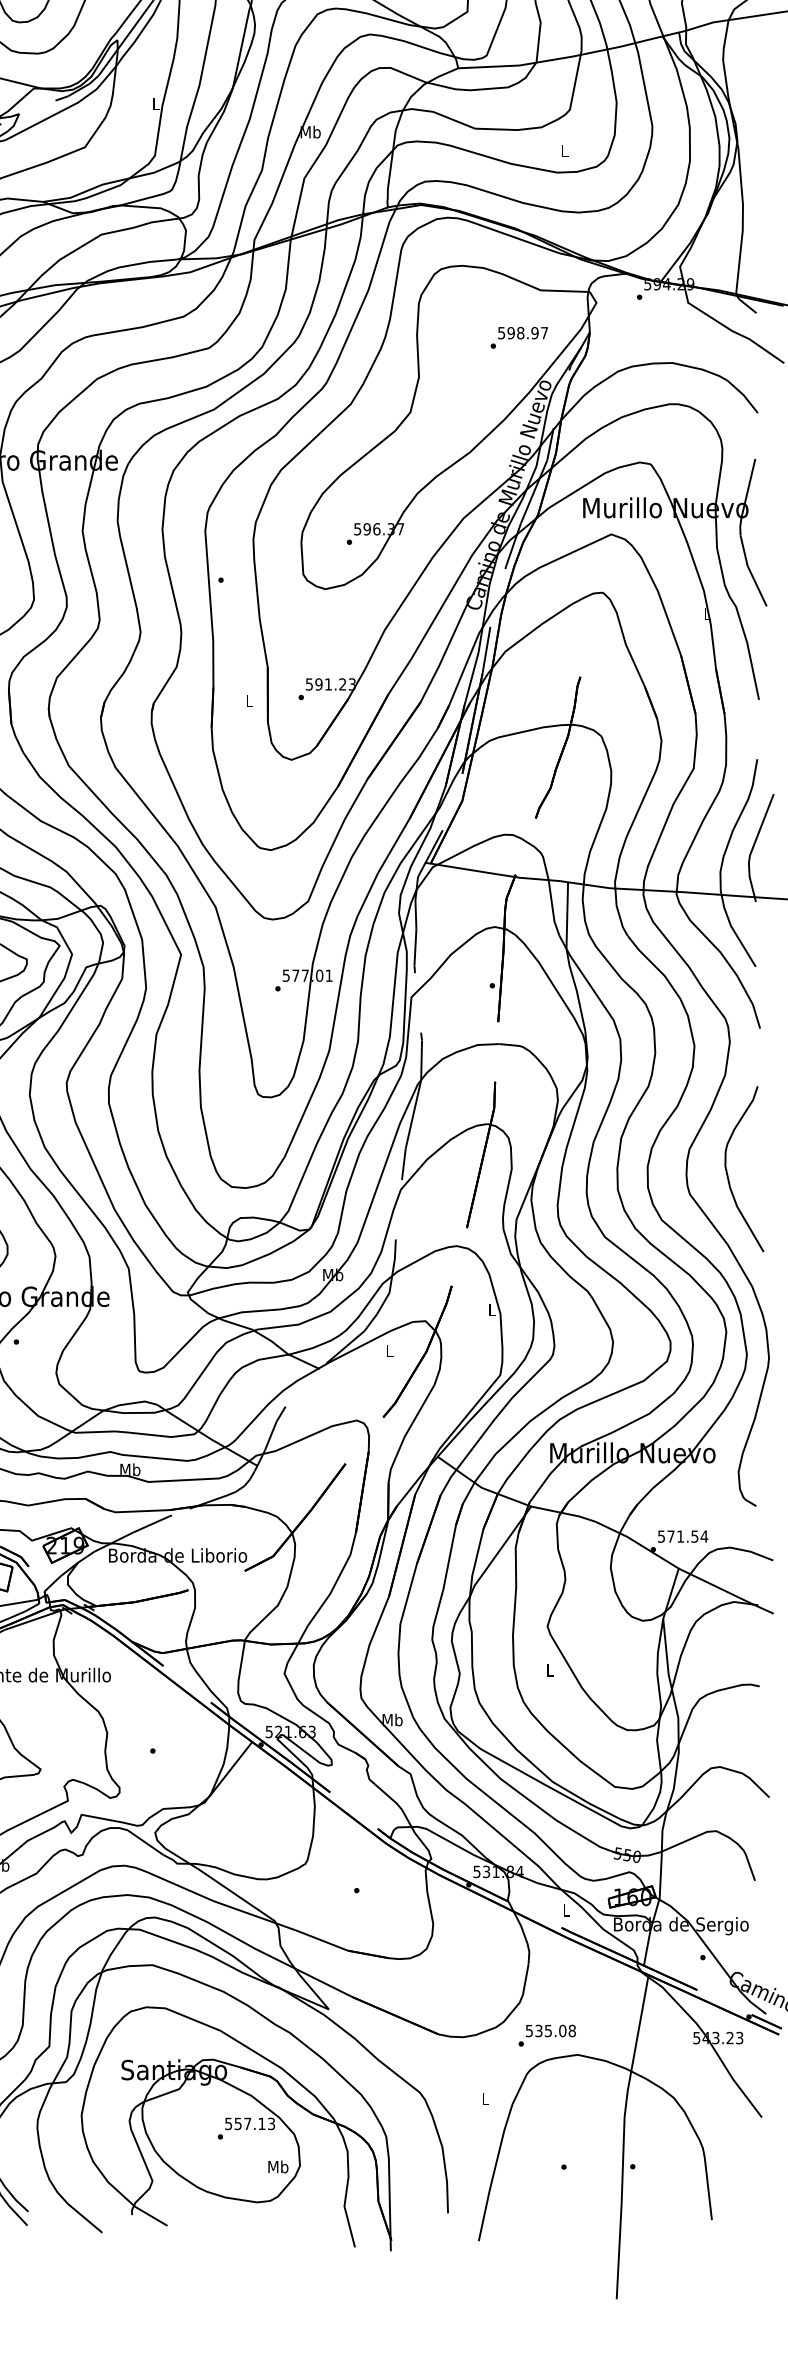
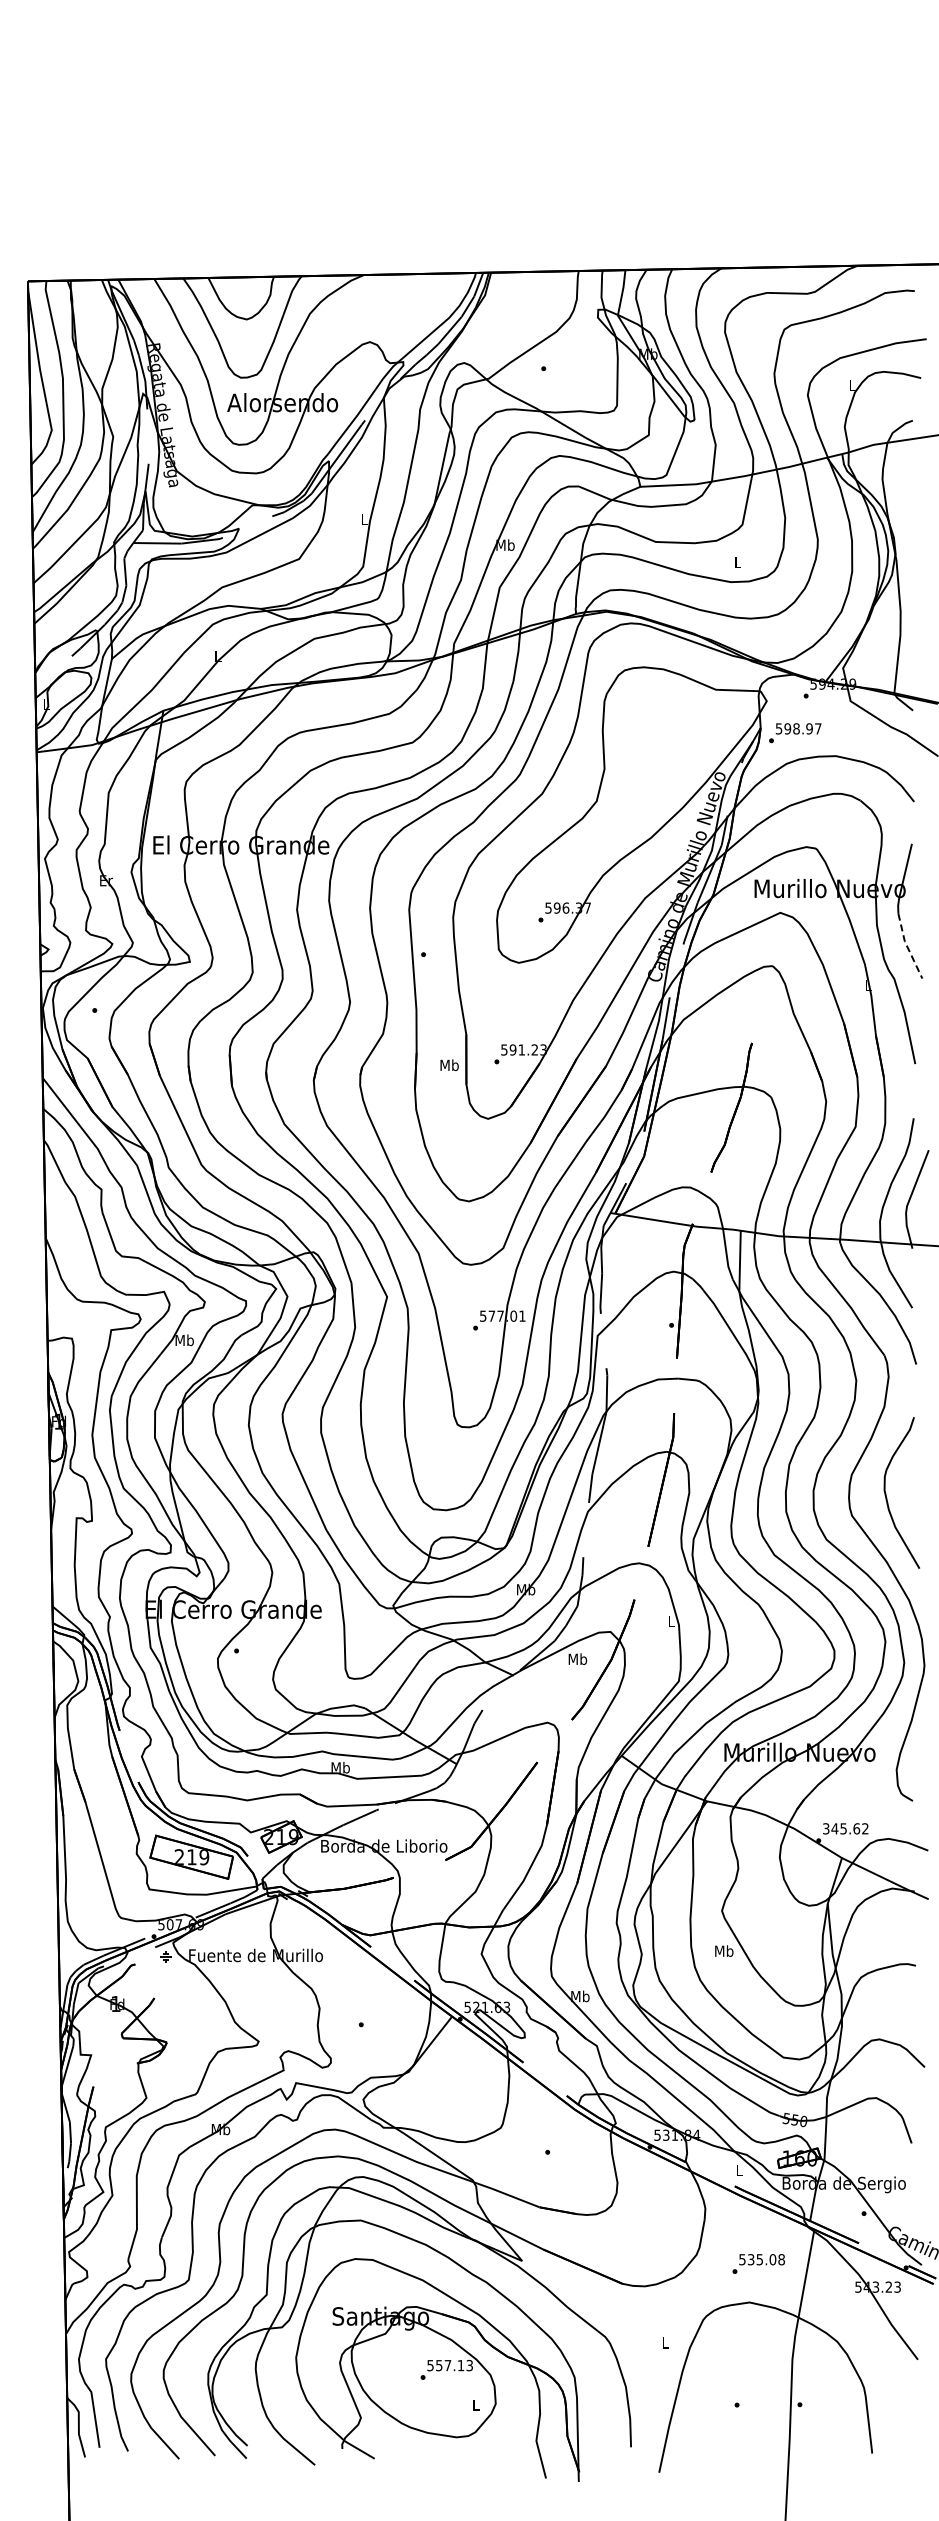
text: (519, 338) -> (795, 733), moved
line: (750, 572) -> (907, 947), solid -> dashed
text: (249, 701) -> (449, 1065), L -> Mb
text: (389, 1350) -> (577, 1658), L -> Mb
text: (682, 1536) -> (845, 1828), 571.54 -> 345.62
text: (550, 1669) -> (724, 1950), L -> Mb
text: (546, 2035) -> (758, 2263), moved
text: (277, 2166) -> (475, 2404), Mb -> L

